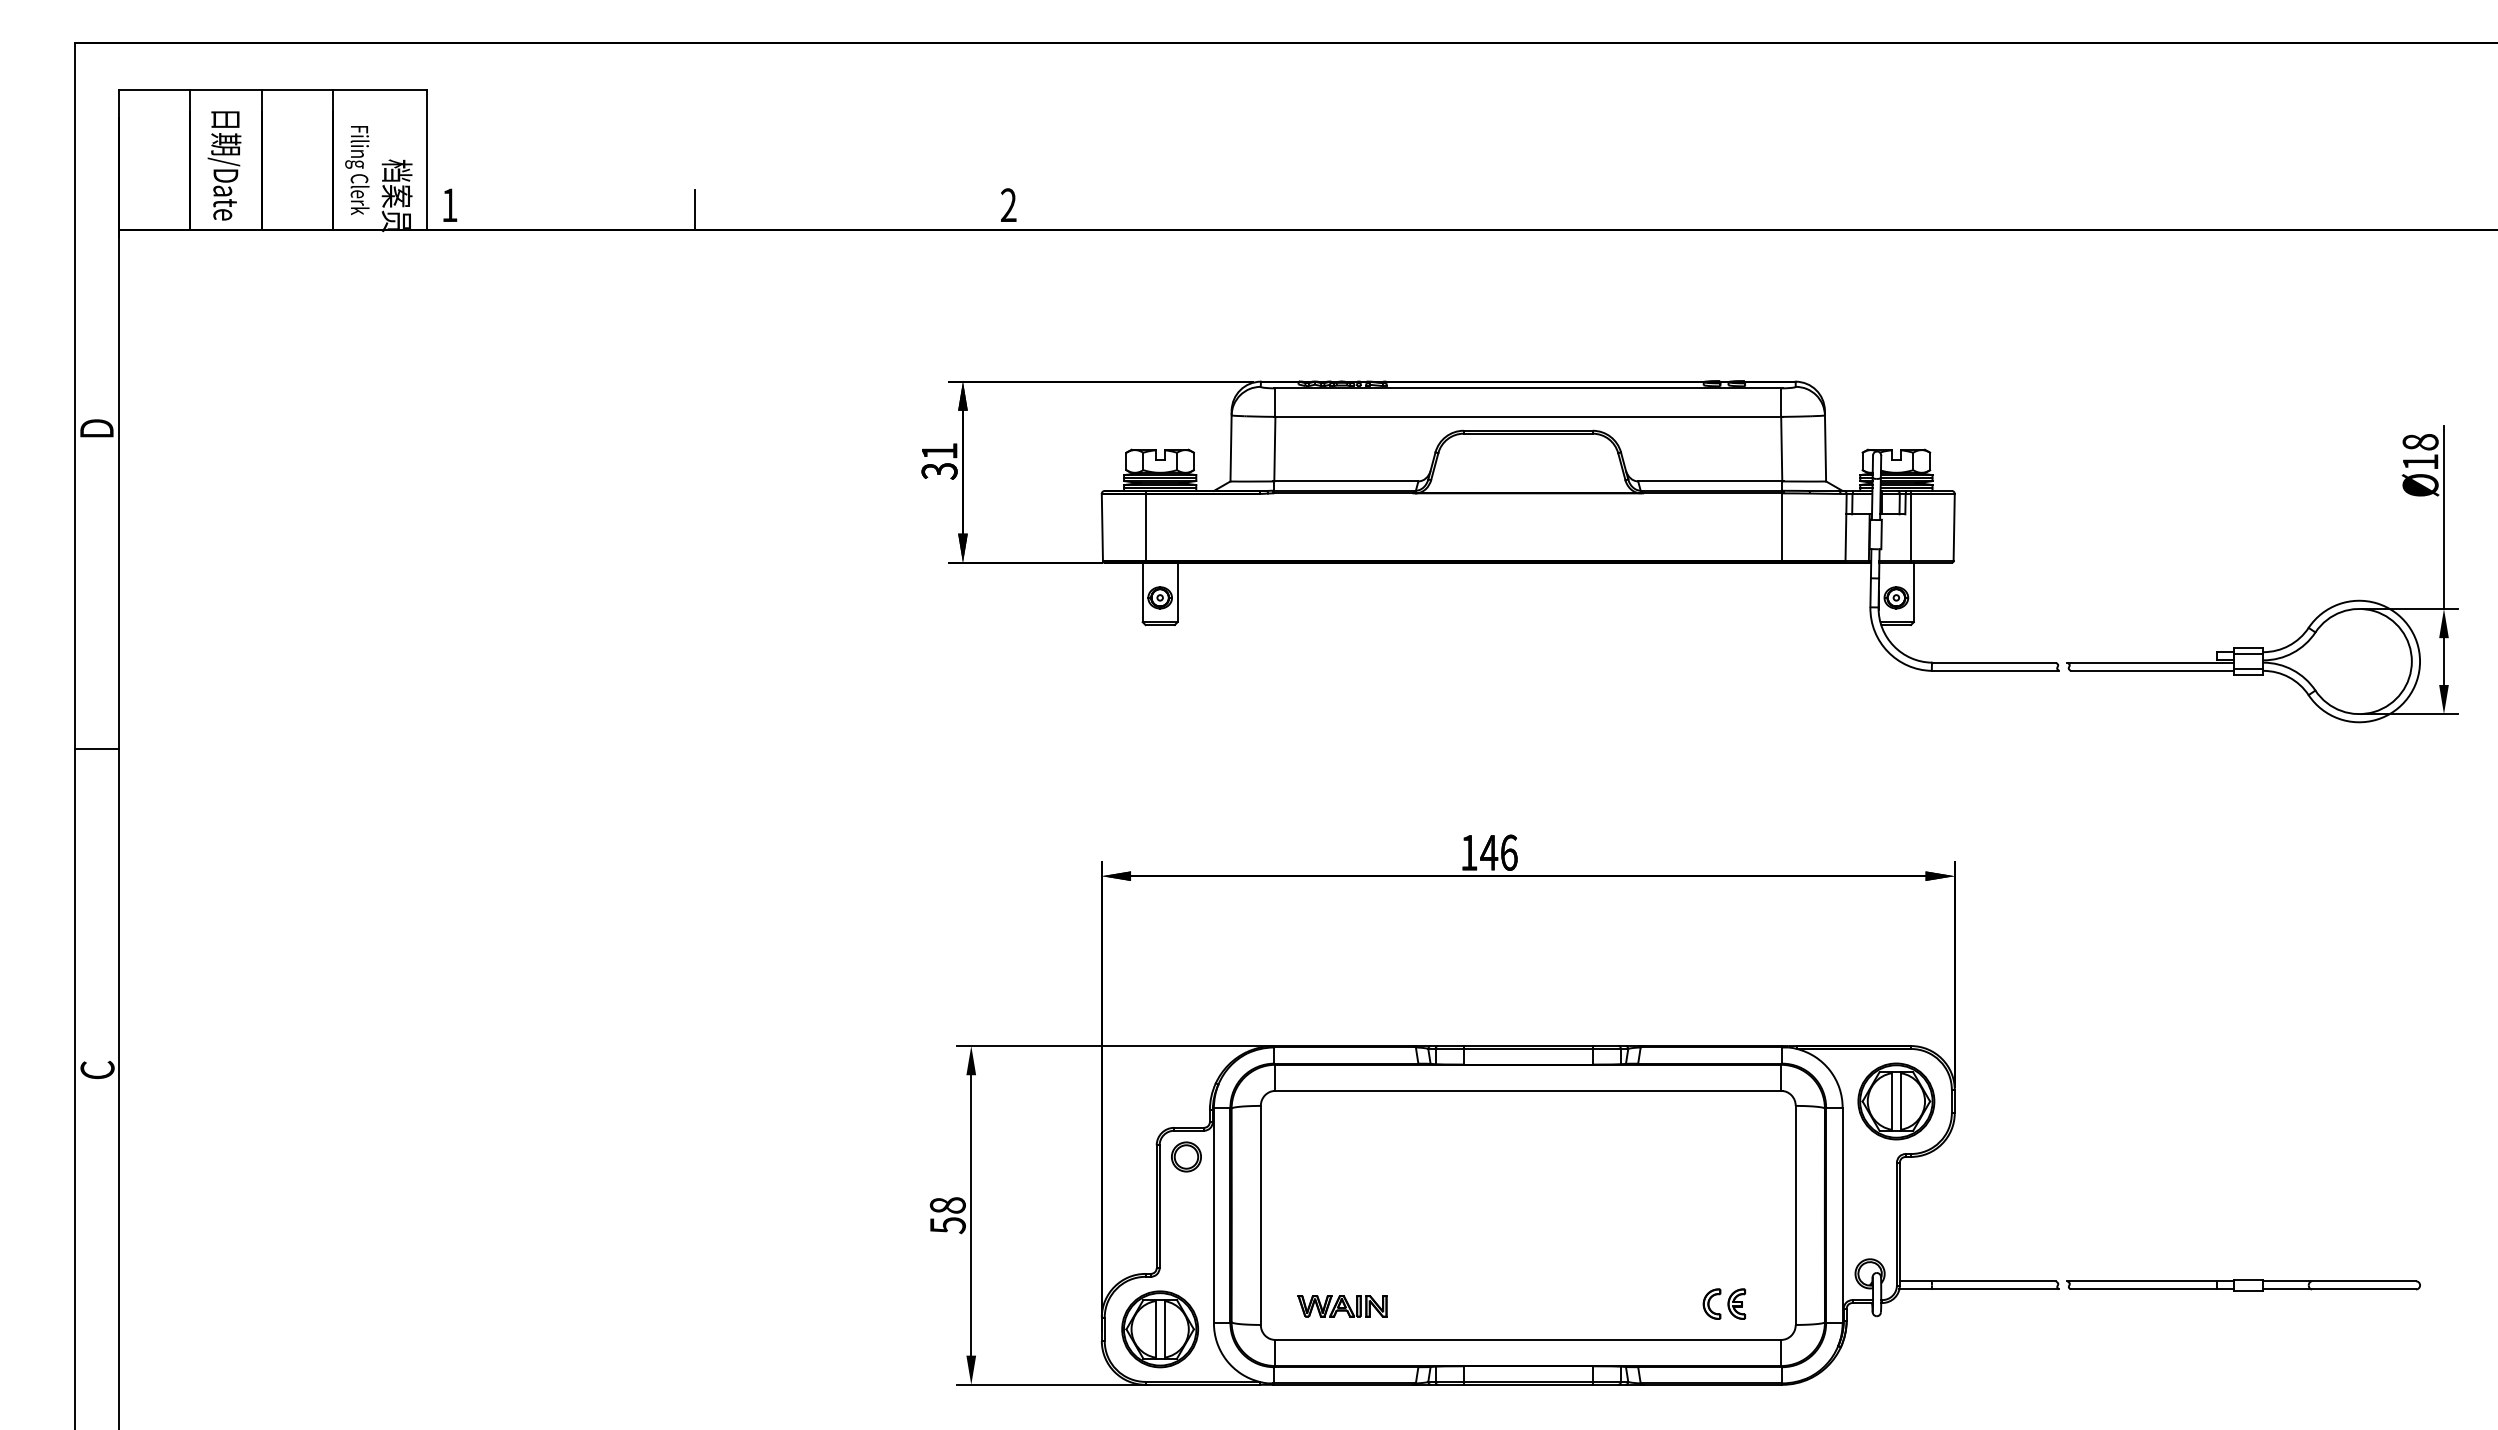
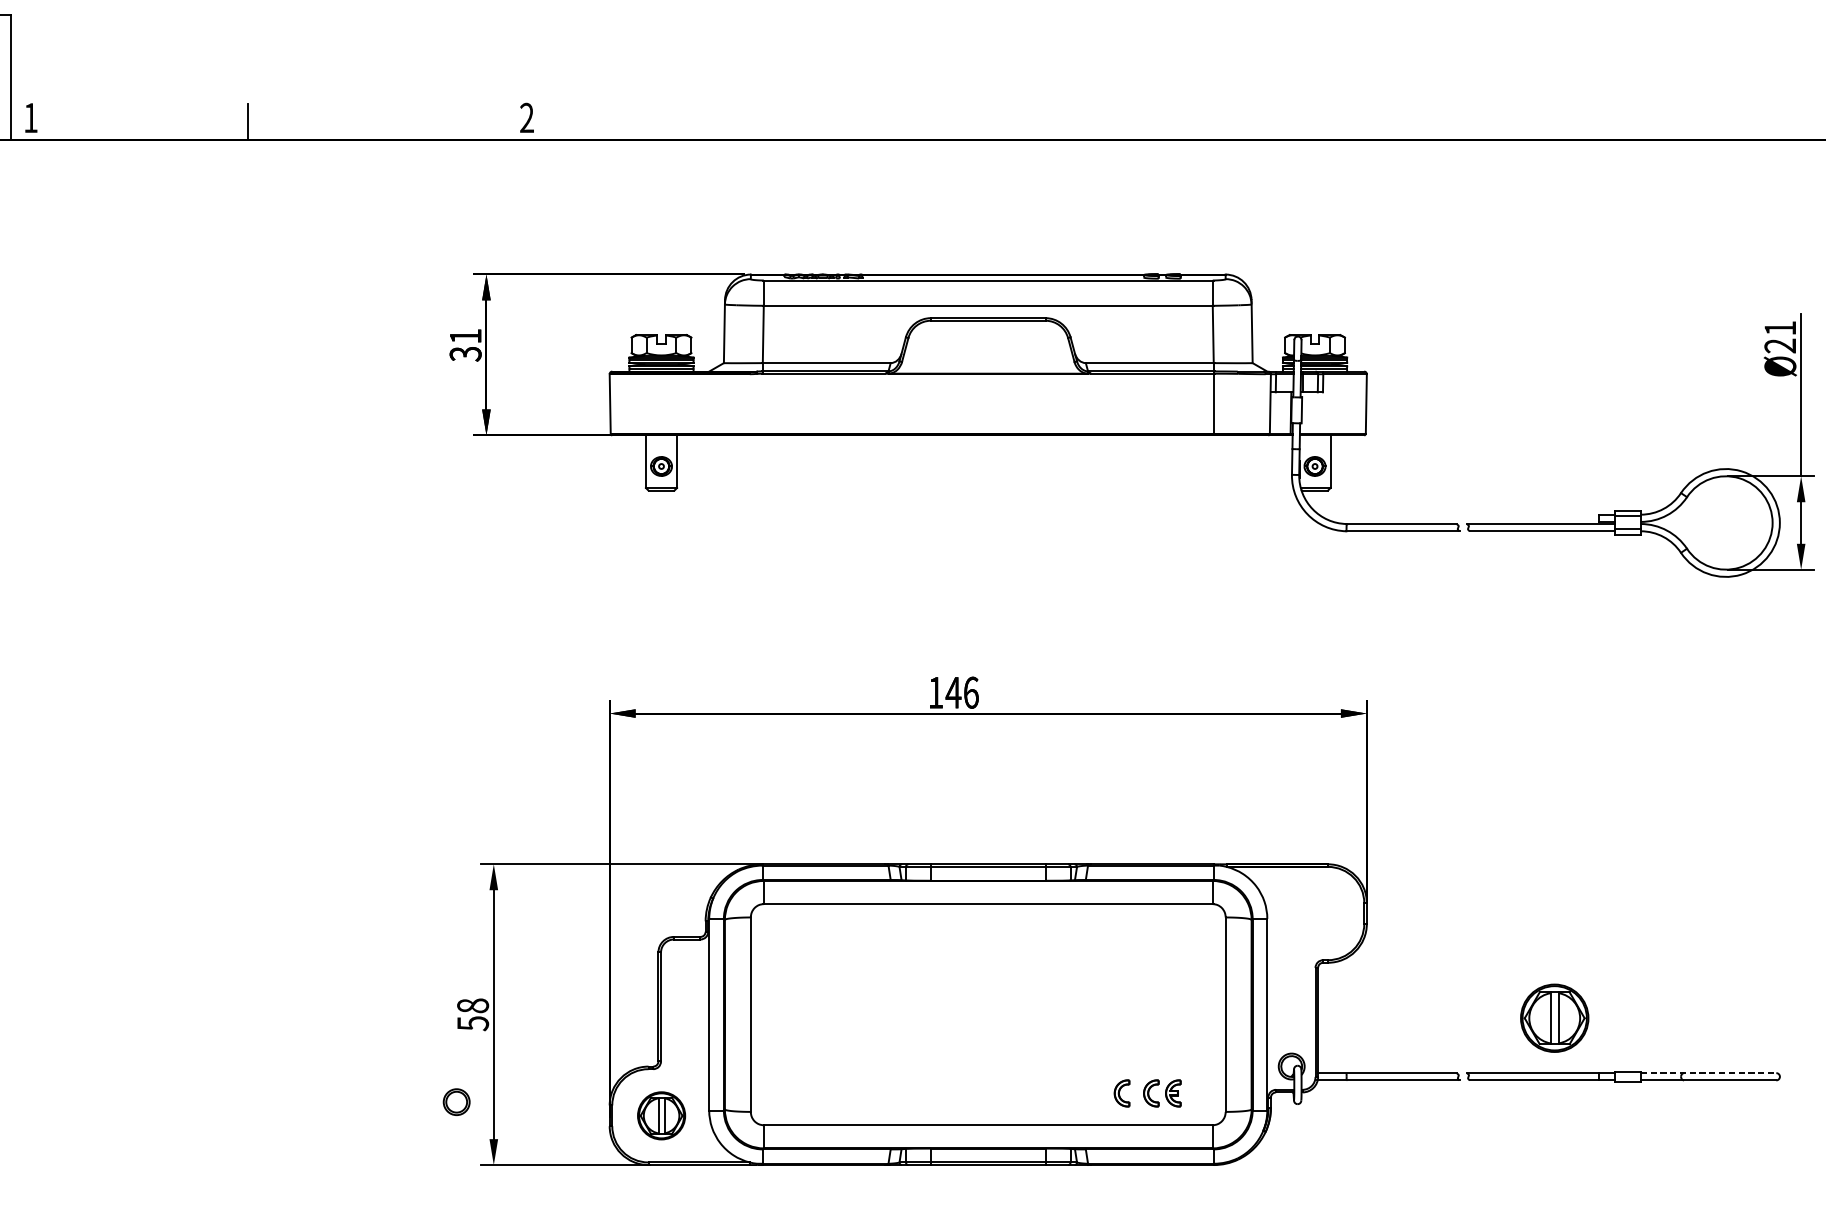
text: (2420, 452) -> (1780, 337), Ø18 -> Ø21
line: (1145, 526) -> (648, 403), removed
line: (1911, 526) -> (1328, 403), removed
part: (1896, 1101) -> (1554, 1018), moved
part: (1186, 1156) -> (456, 1101), moved
line: (2340, 1281) -> (1709, 1073), solid -> dashed
part: (1678, 1303) -> (1121, 1092), added
part: (1342, 1306) -> (823, 1095), removed
part: (1160, 1329) -> (661, 1115), size x0.7

